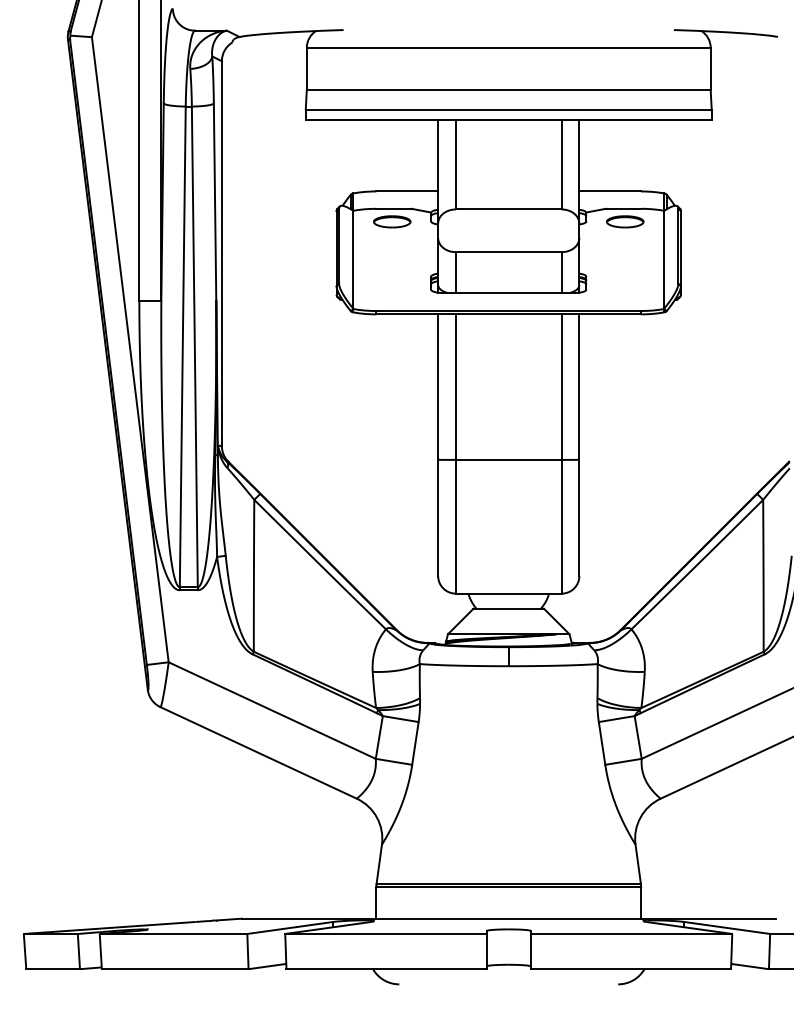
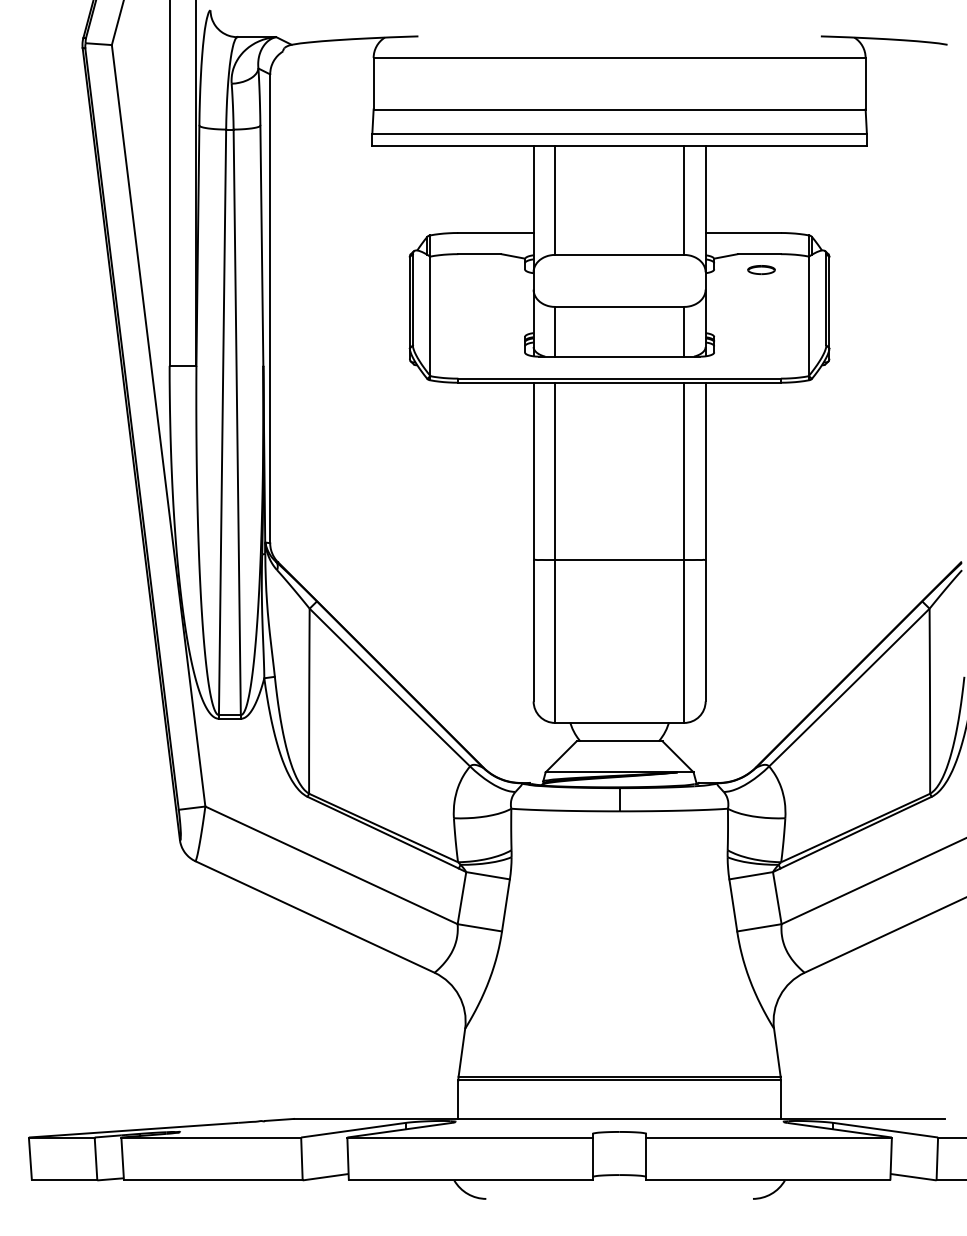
part: (392, 221) -> (477, 269), removed
part: (625, 221) -> (761, 269), size x0.6

